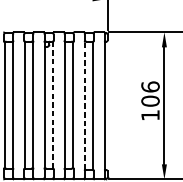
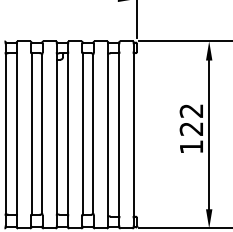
text: (150, 93) -> (191, 119), 106 -> 122
line: (52, 104) -> (67, 133), dashed -> solid
line: (85, 105) -> (108, 134), dashed -> solid

